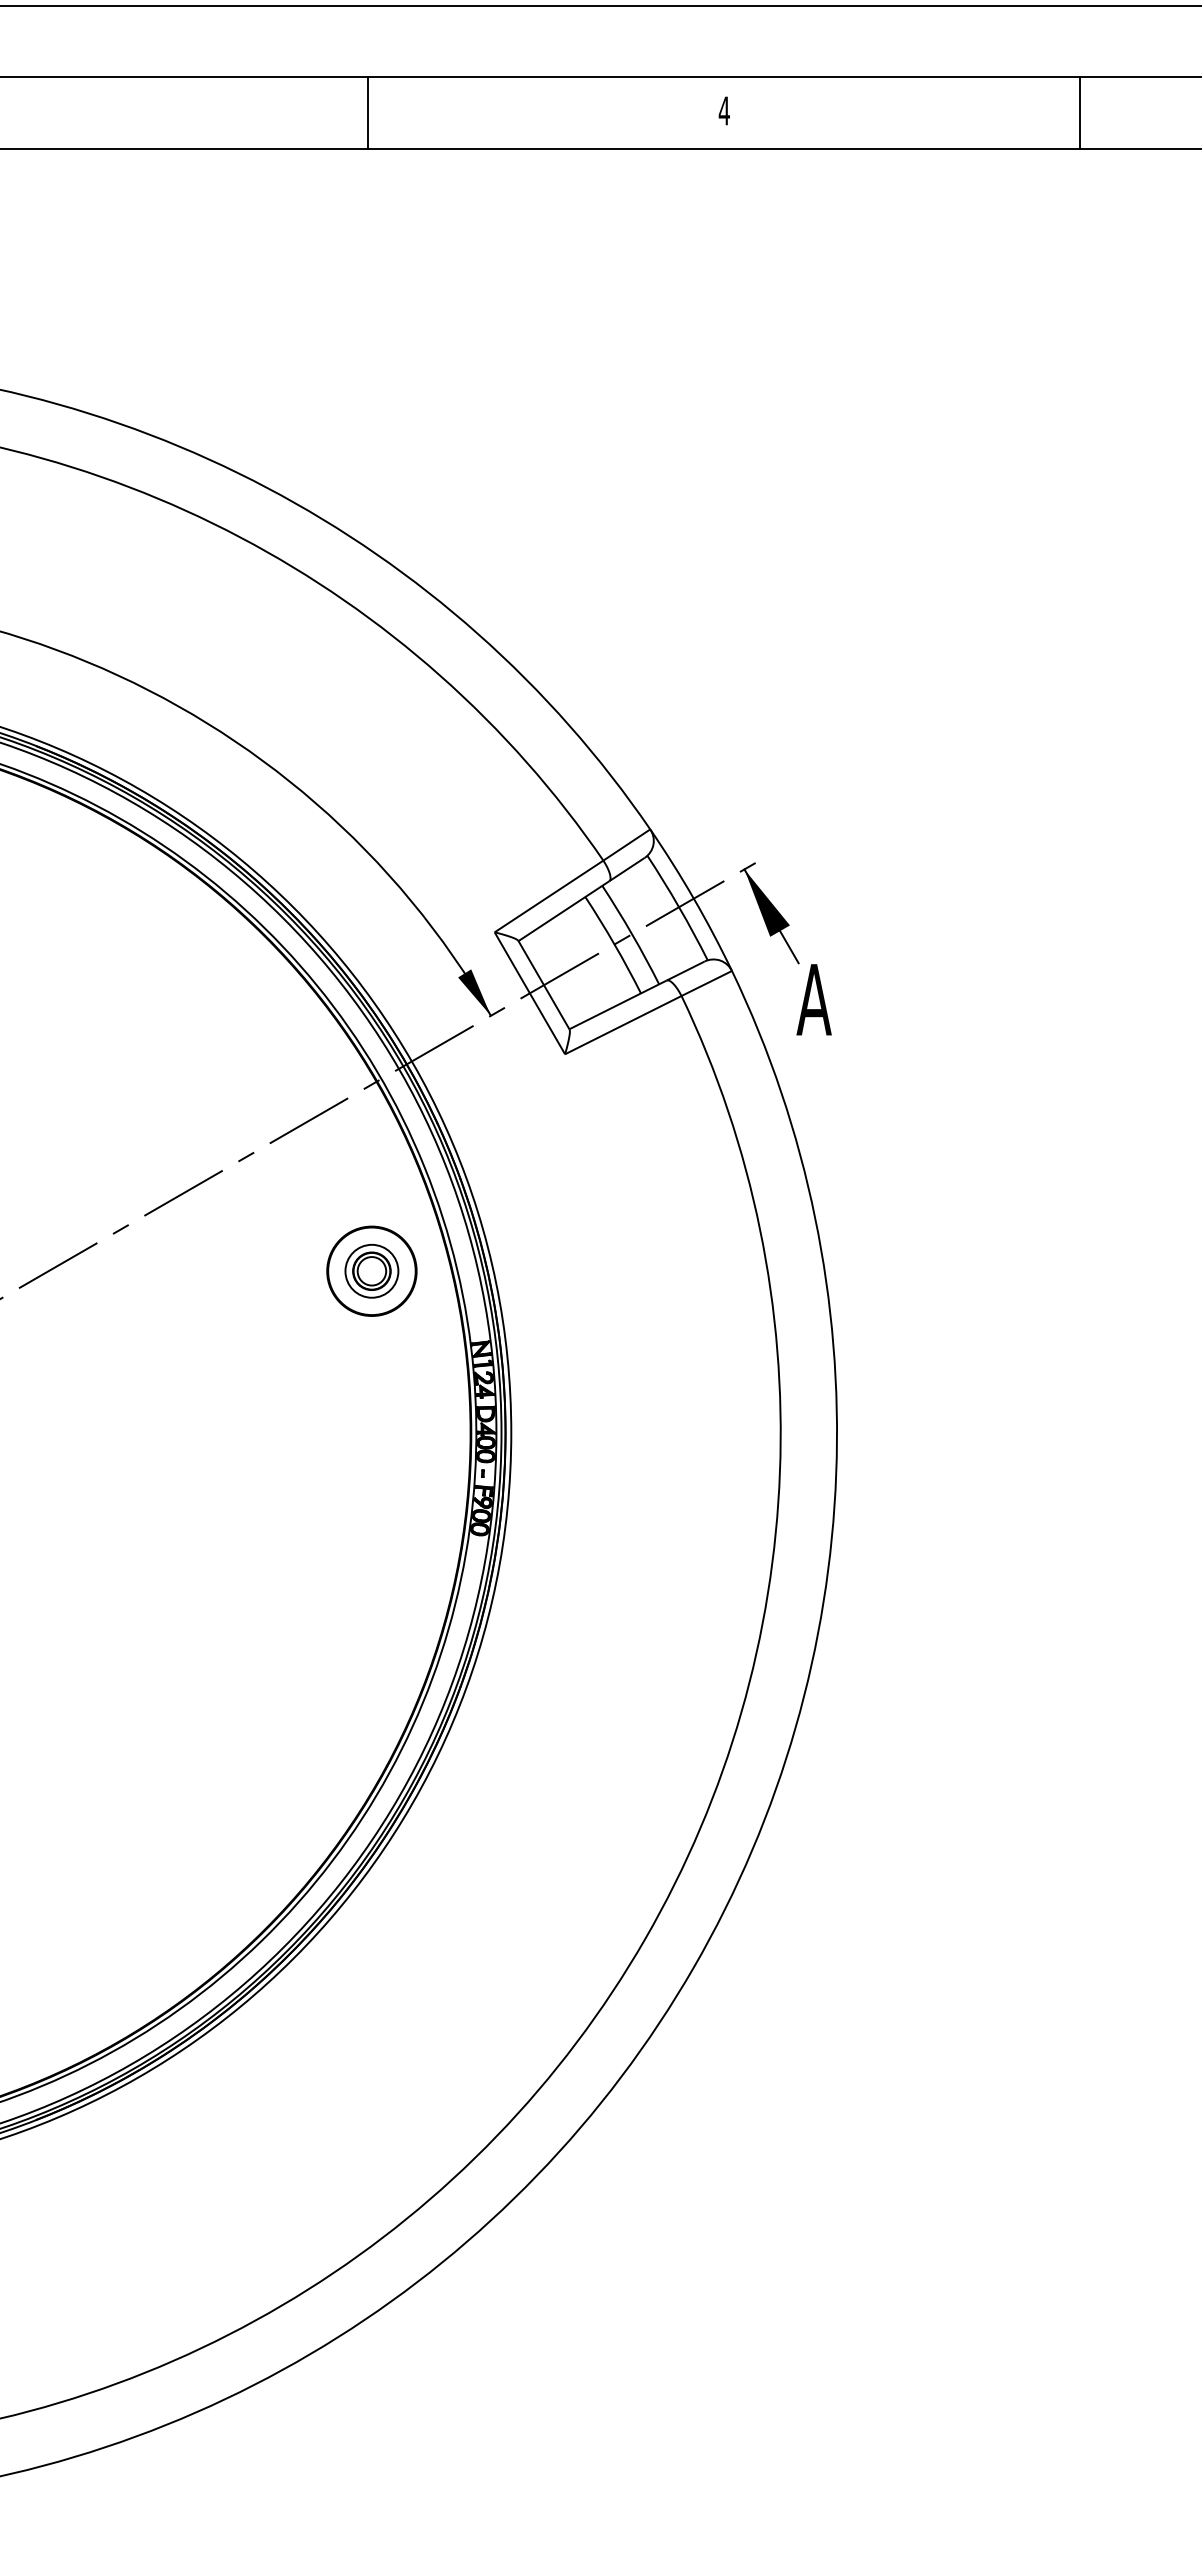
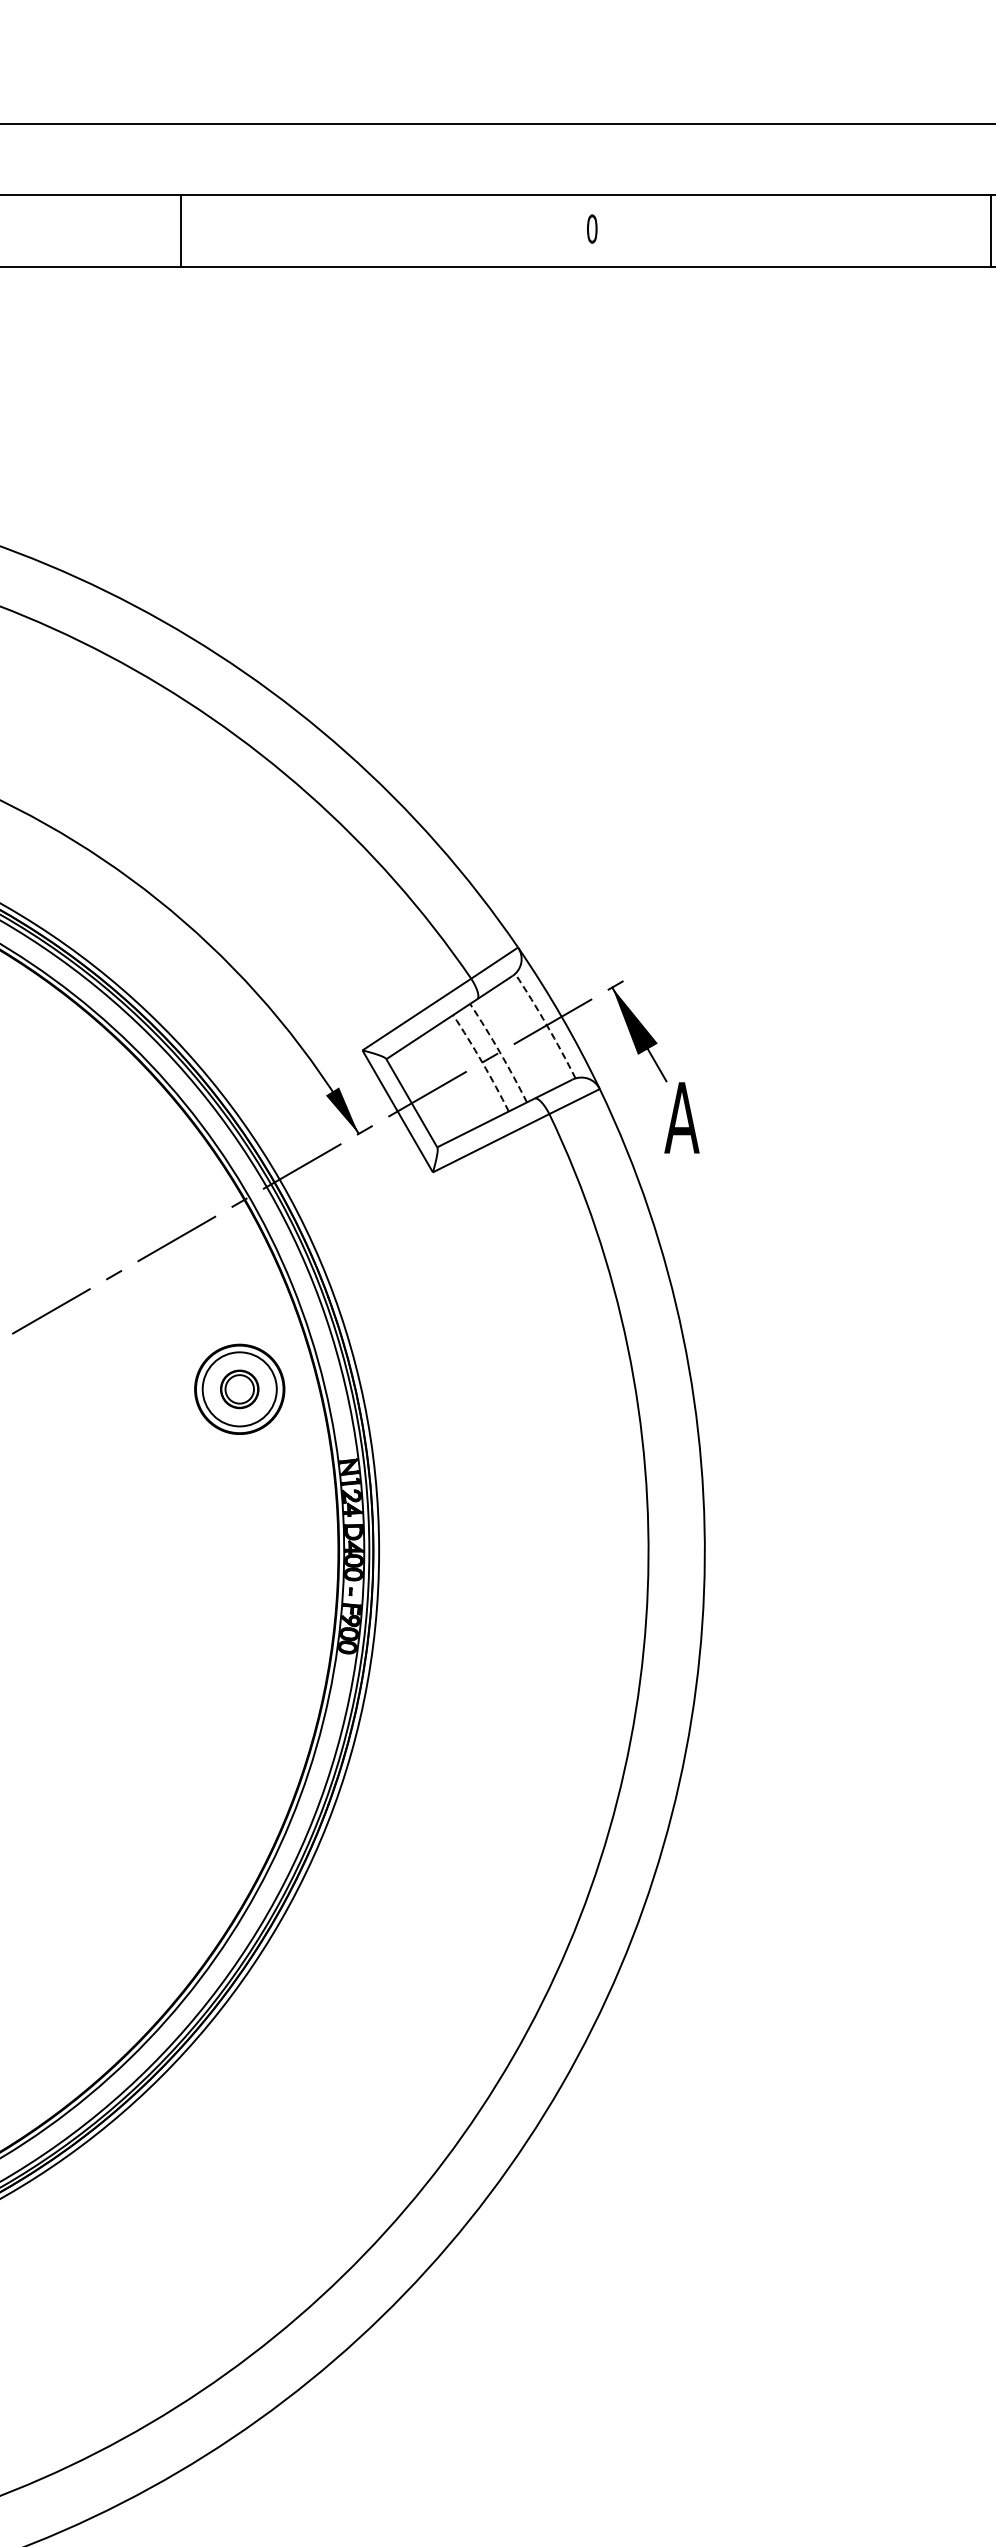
text: (723, 110) -> (591, 228), 4 -> 0
line: (367, 112) -> (180, 230), moved
line: (1080, 112) -> (991, 230), moved
arc: (679, 907) -> (547, 1025), solid -> dashed
arc: (632, 934) -> (500, 1052), solid -> dashed
arc: (614, 944) -> (482, 1062), solid -> dashed
circle: (371, 1270) -> (239, 1388), size x1.4

